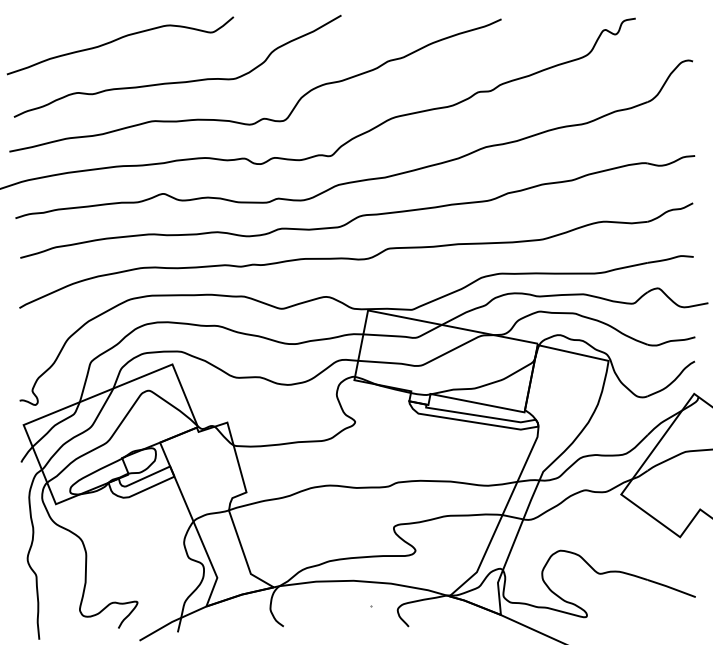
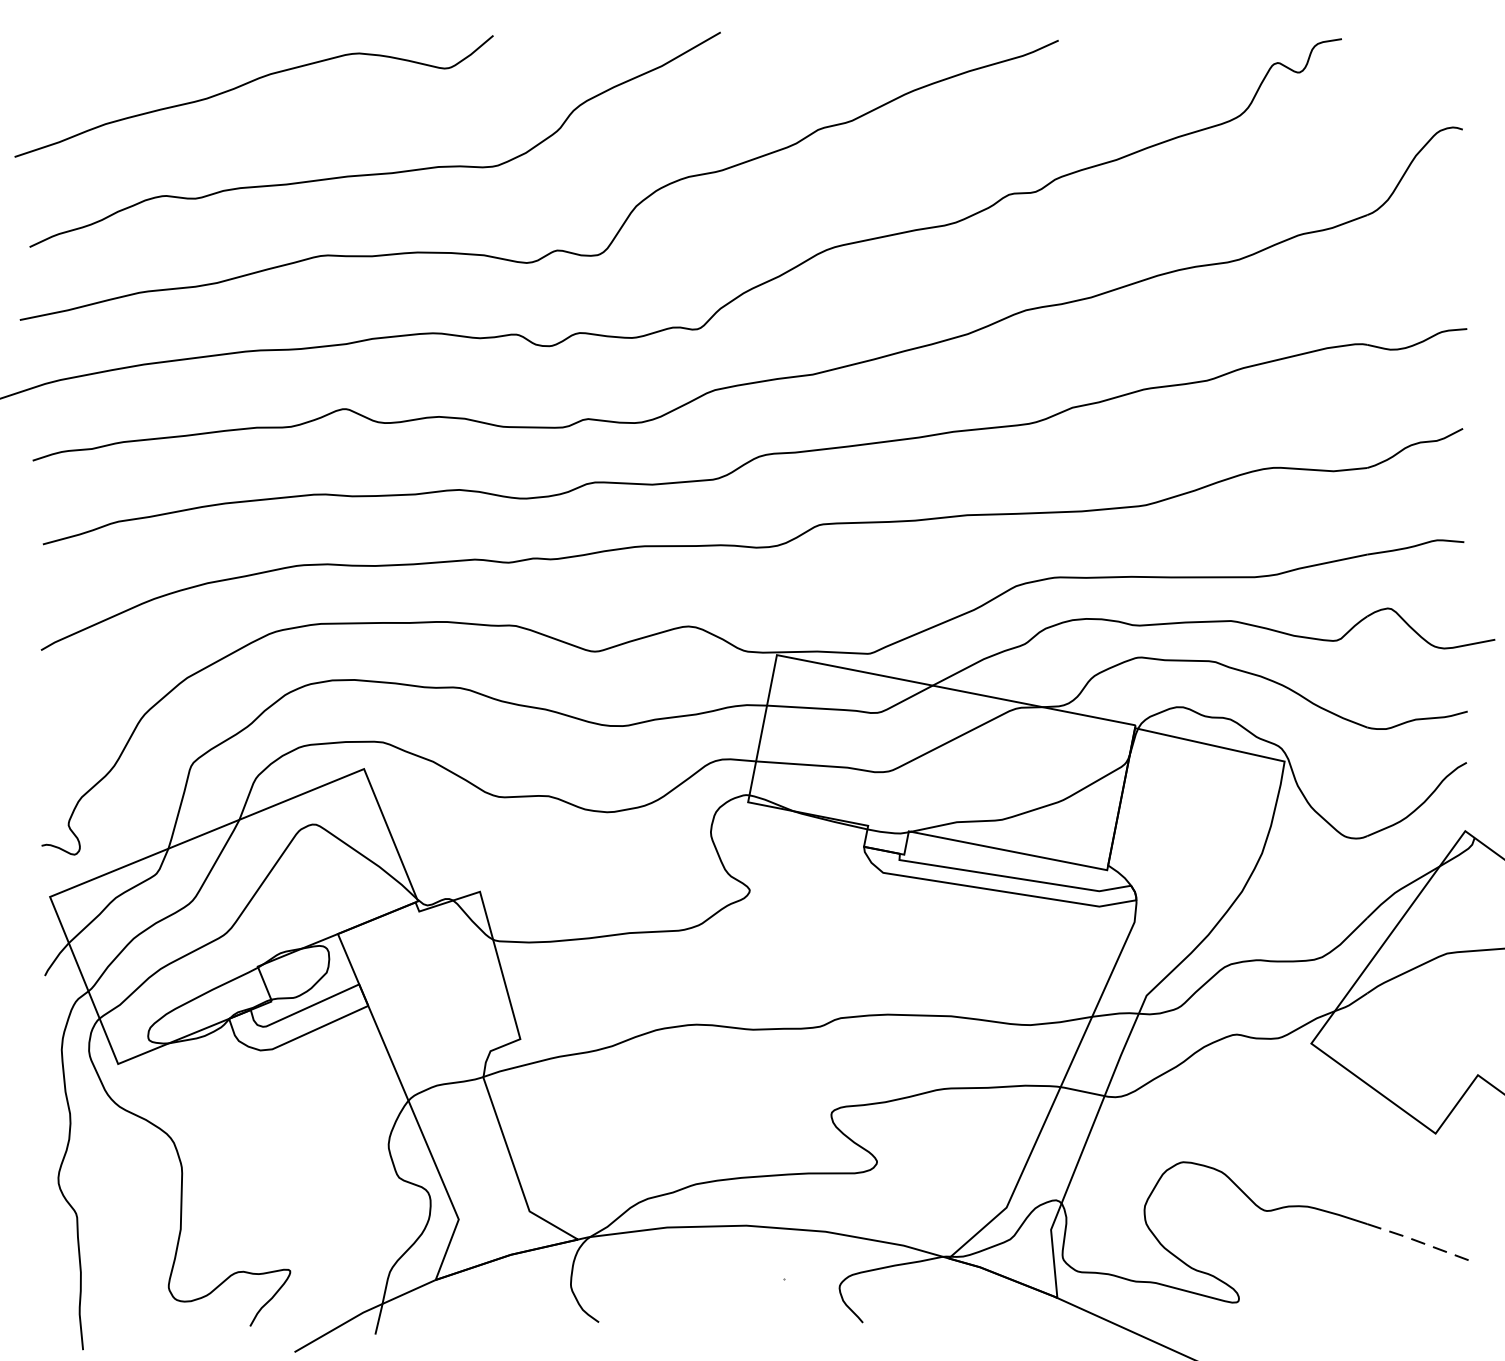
line: (671, 588) -> (1417, 1241), solid -> dashed

